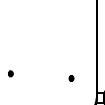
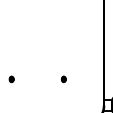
part: (71, 78) -> (63, 79), moved

